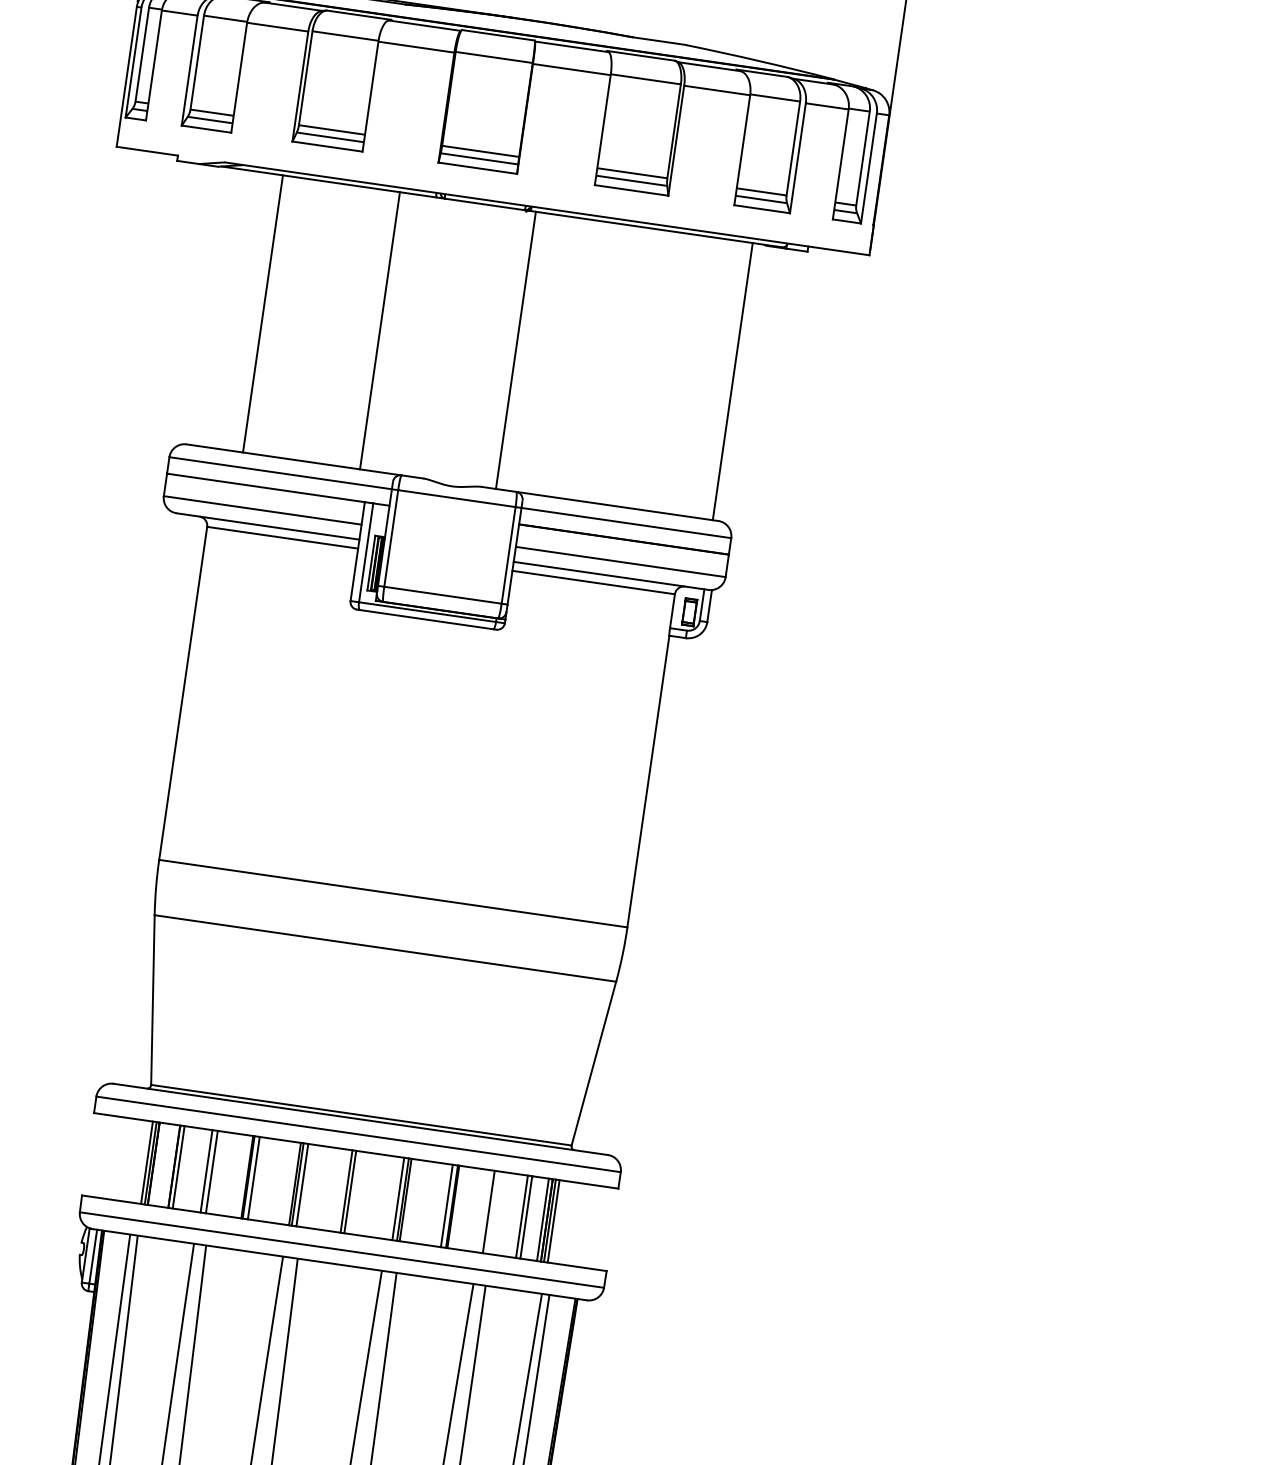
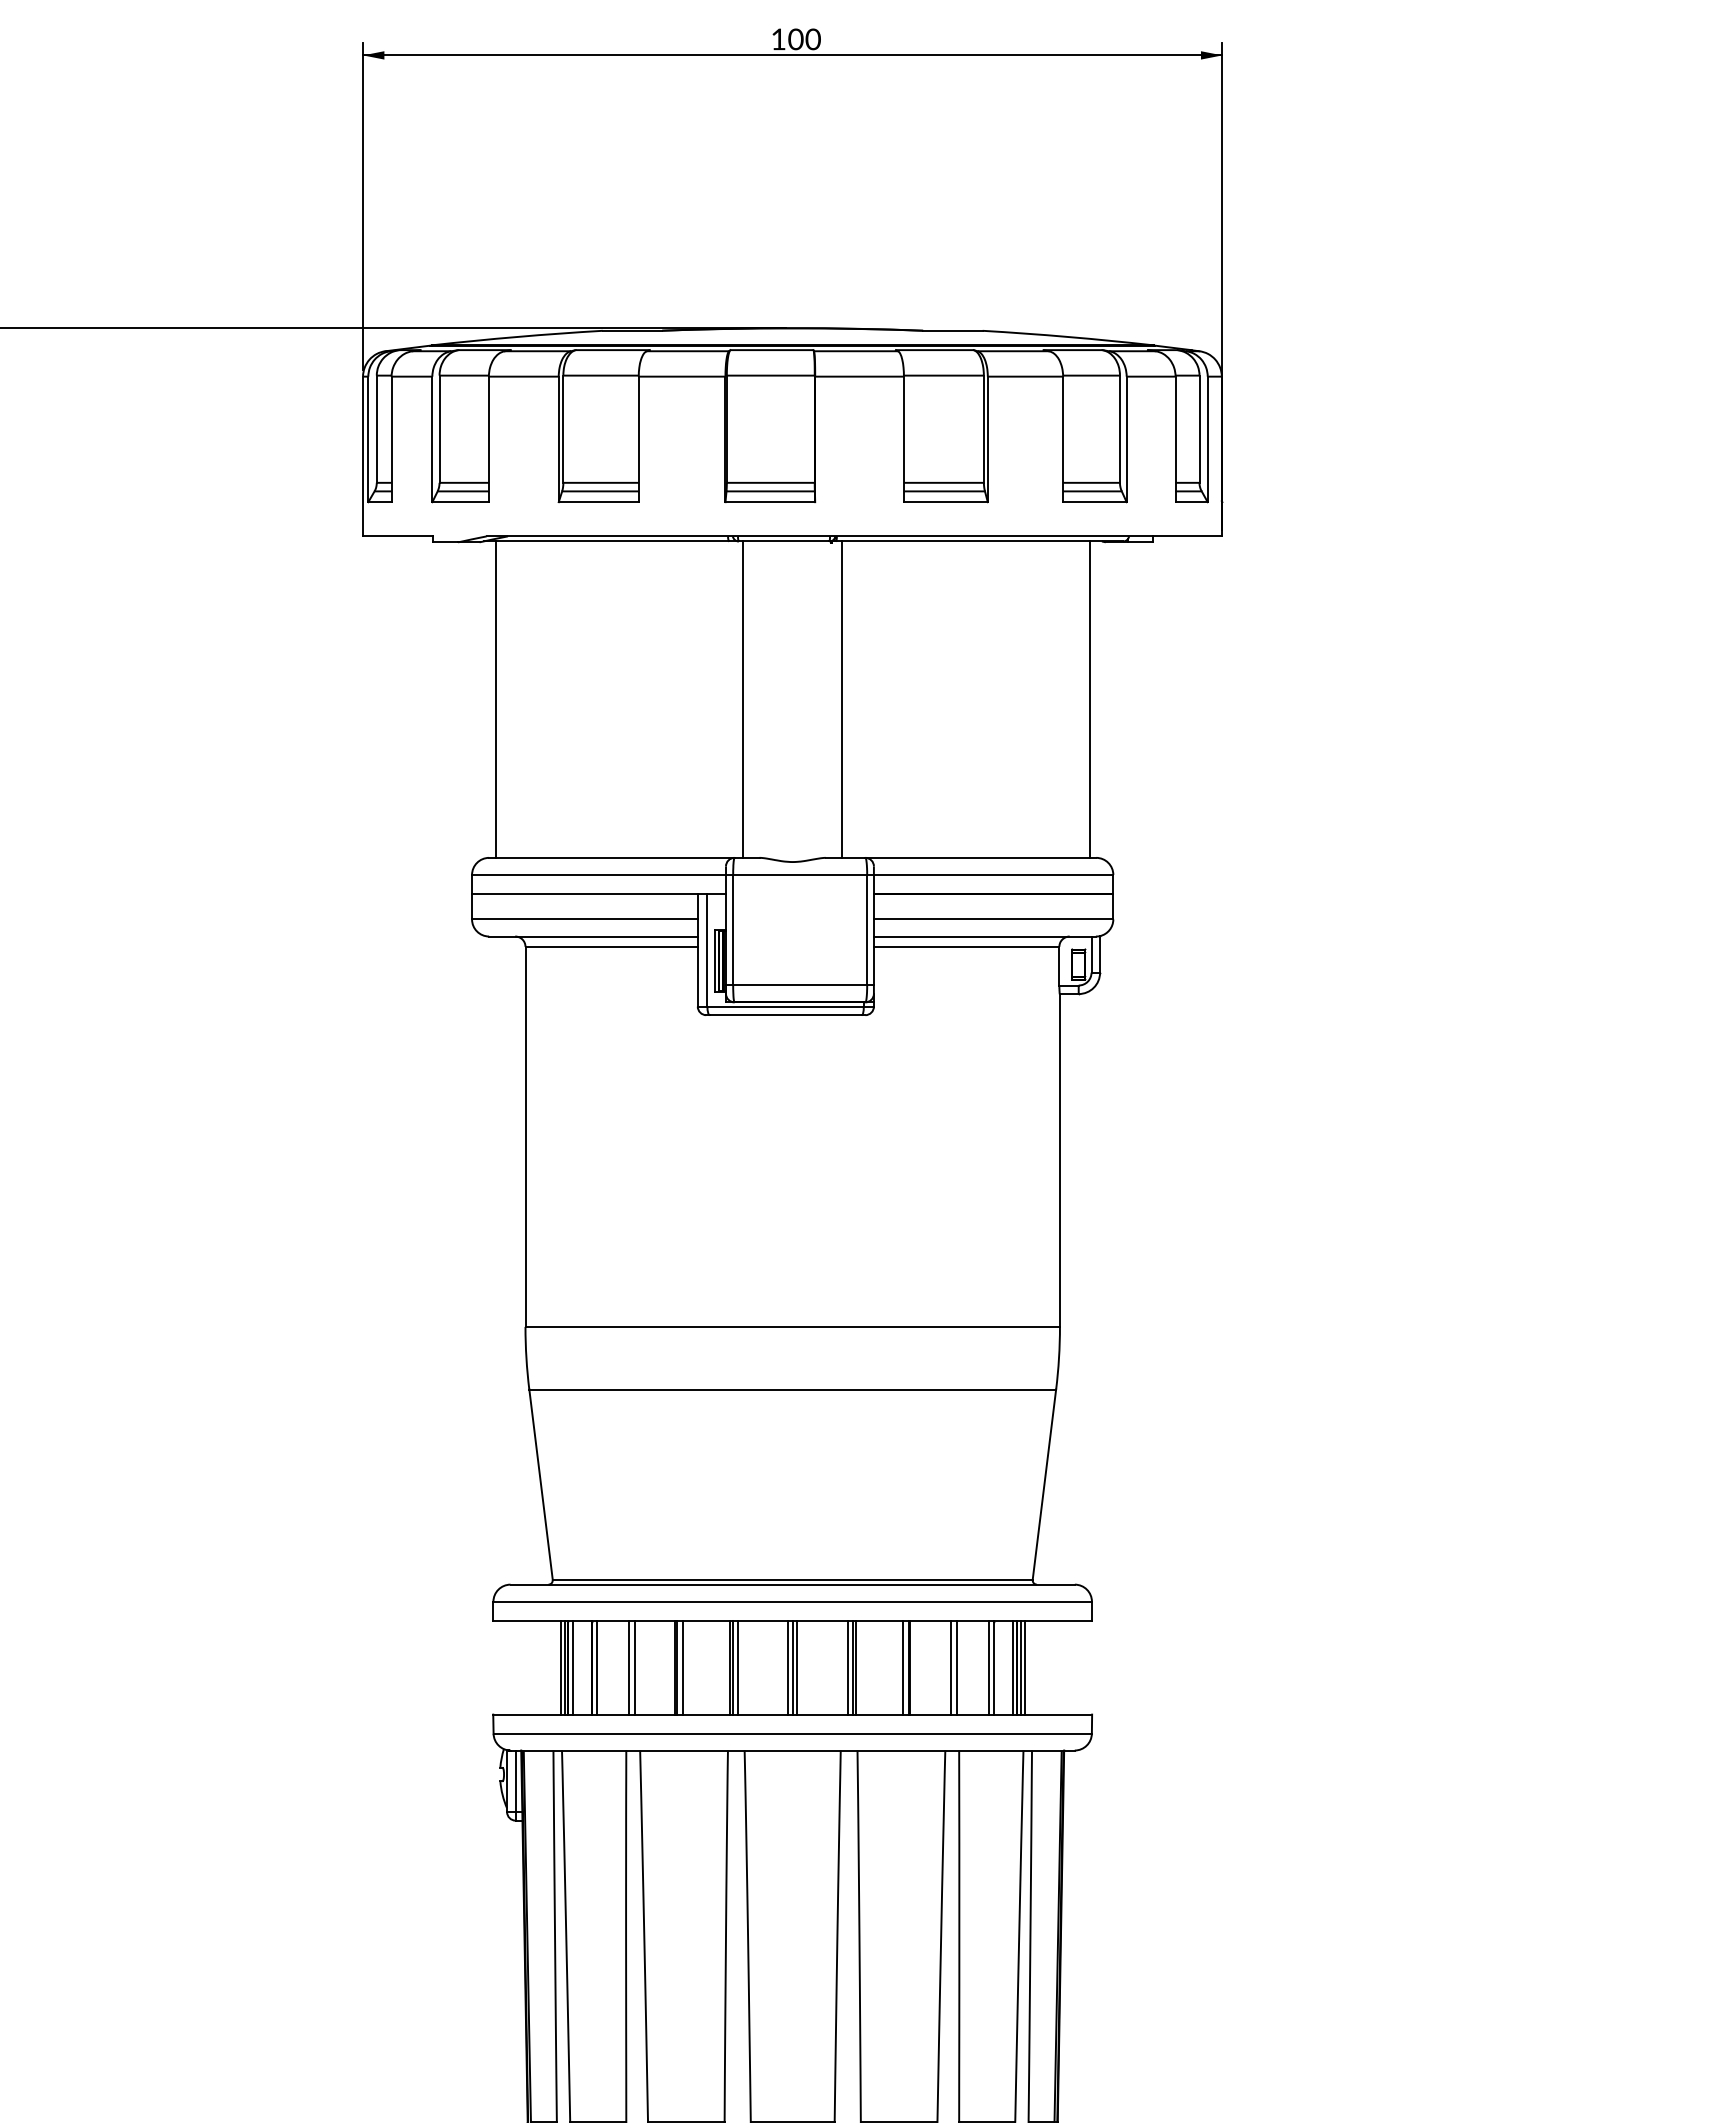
line: (262, 313) -> (495, 699), moved
line: (380, 330) -> (743, 699), moved
line: (157, 1164) -> (572, 1667), added
line: (354, 1192) -> (797, 1667), added
line: (493, 1212) -> (956, 1667), added

